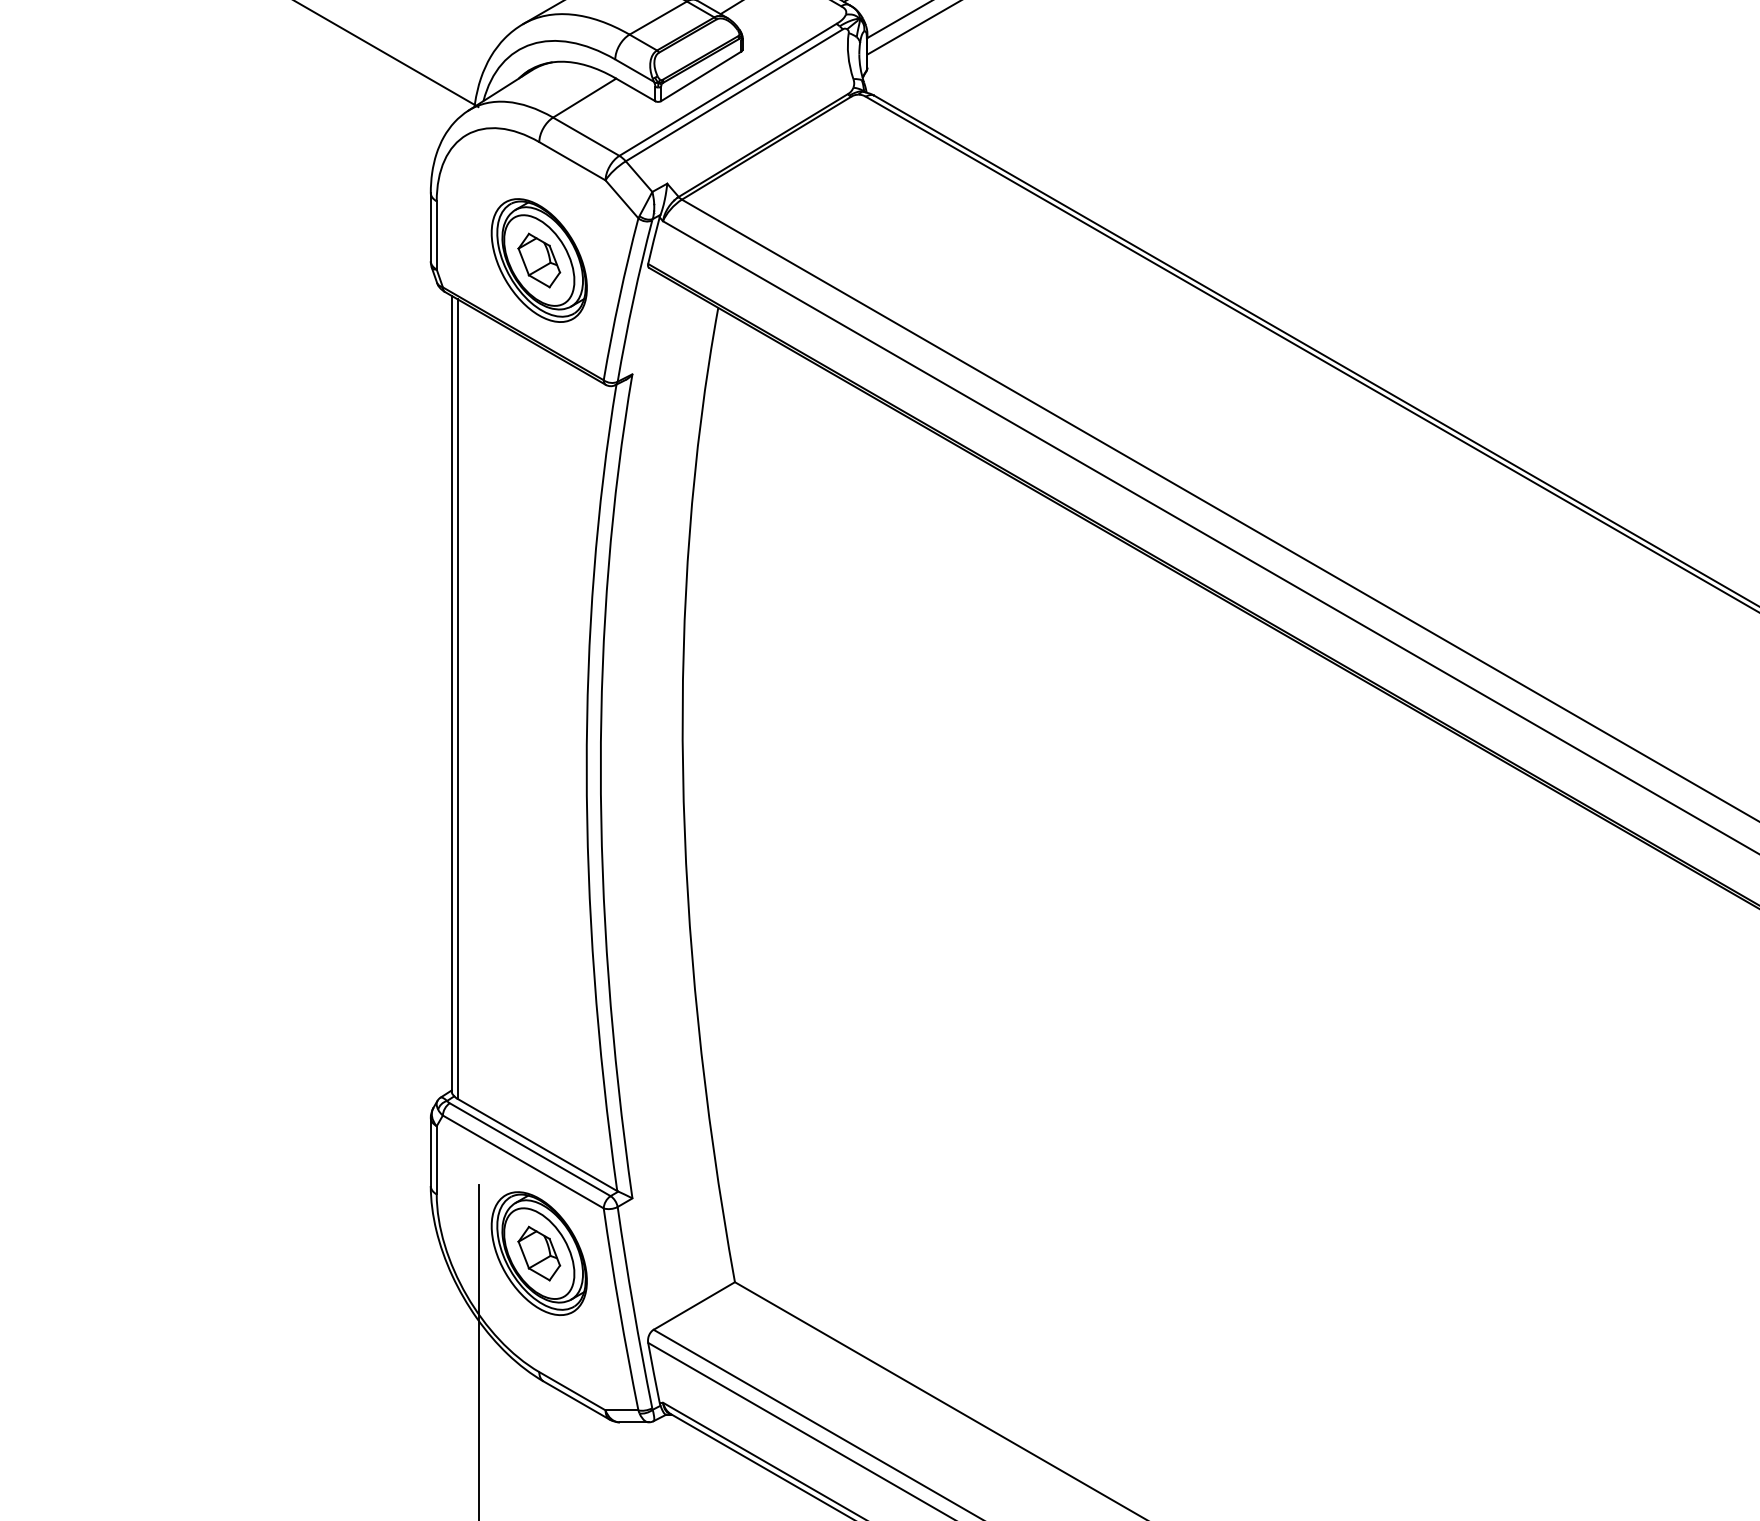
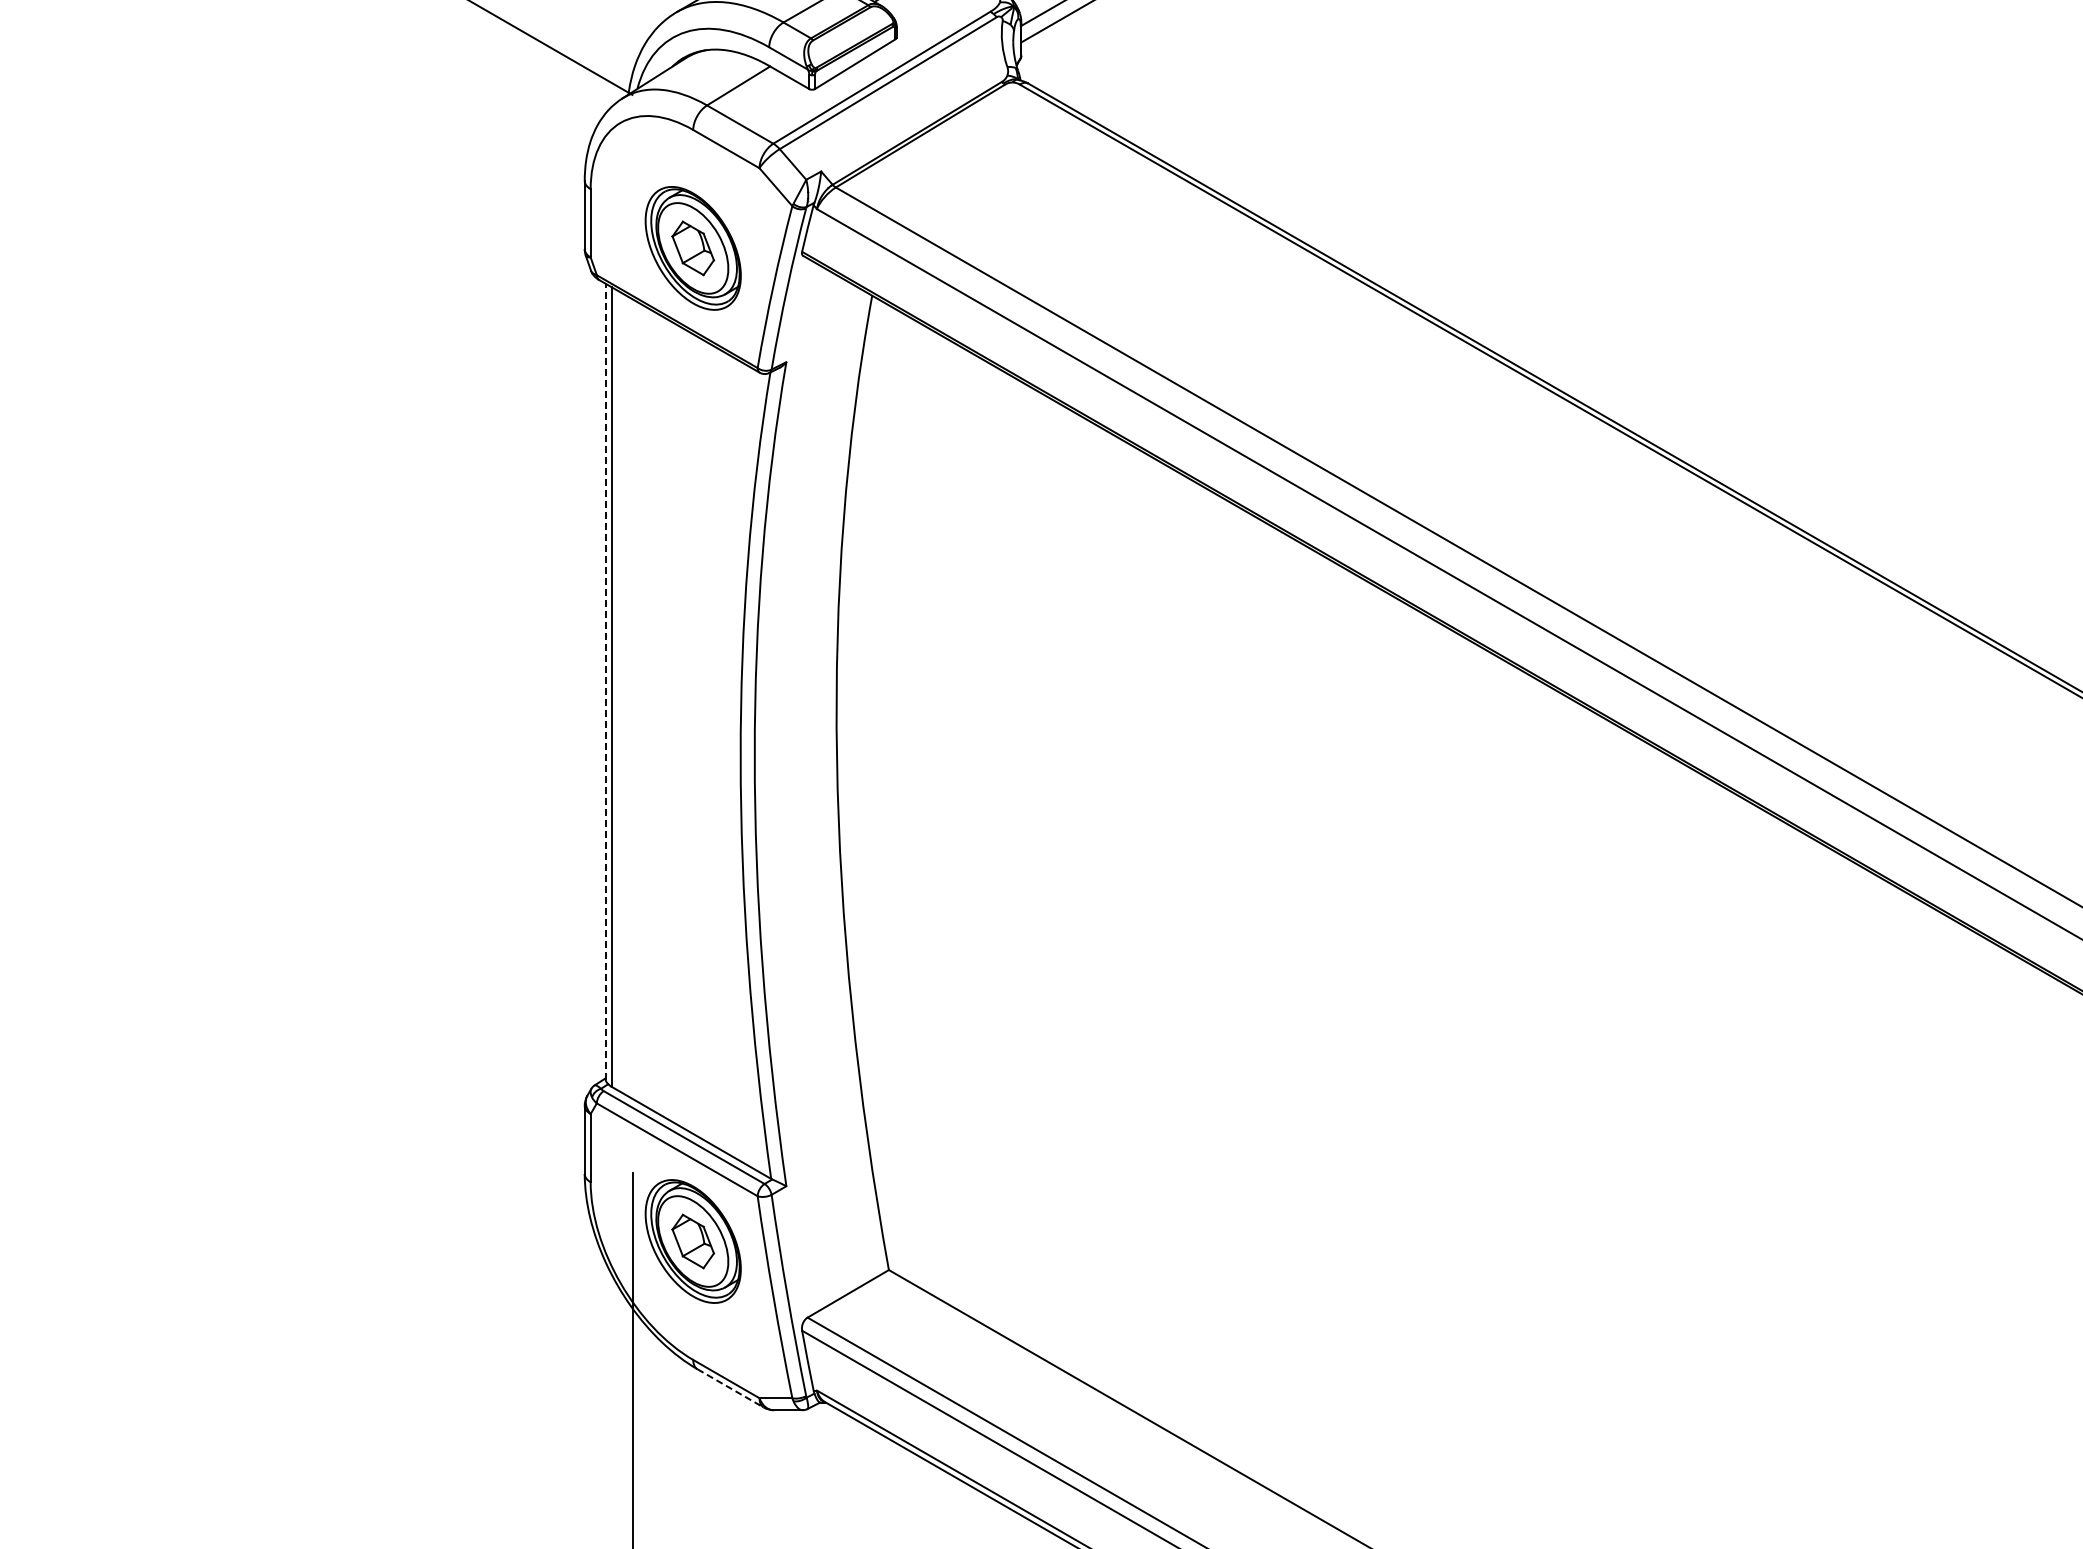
line: (451, 693) -> (605, 681), solid -> dashed
line: (577, 1400) -> (731, 1388), solid -> dashed

